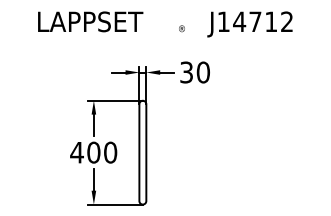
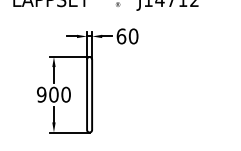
text: (186, 72) -> (121, 36), 30 -> 60
text: (76, 152) -> (41, 94), 400 -> 900

